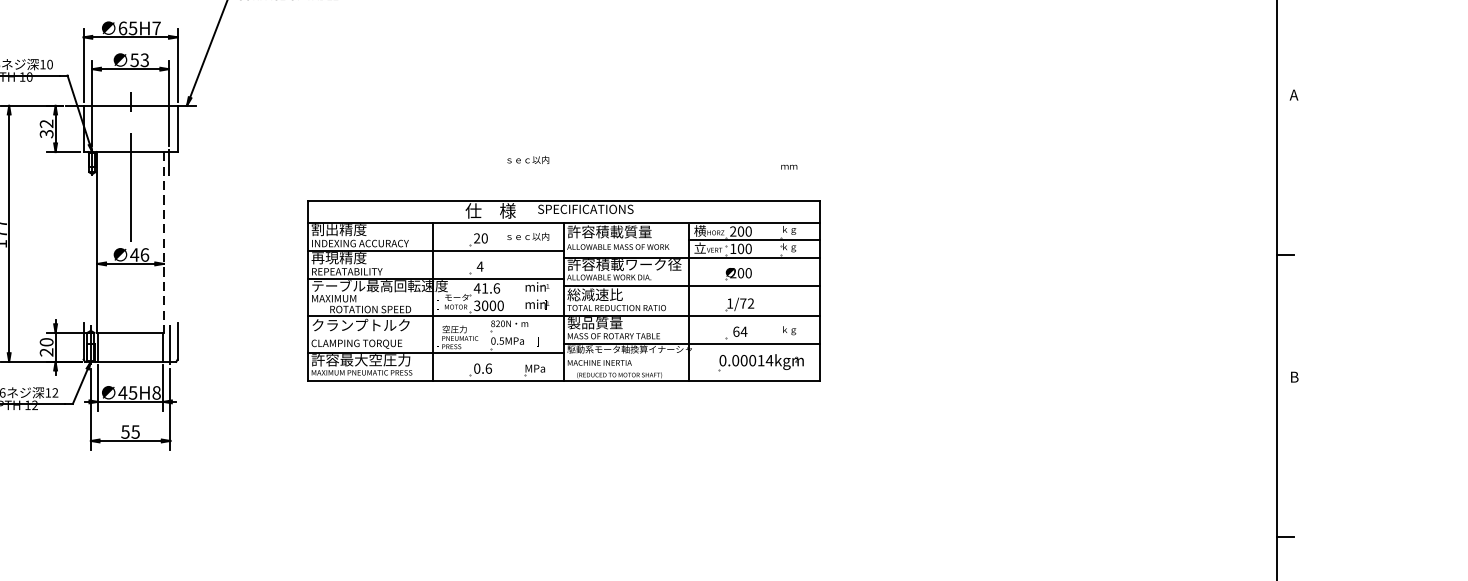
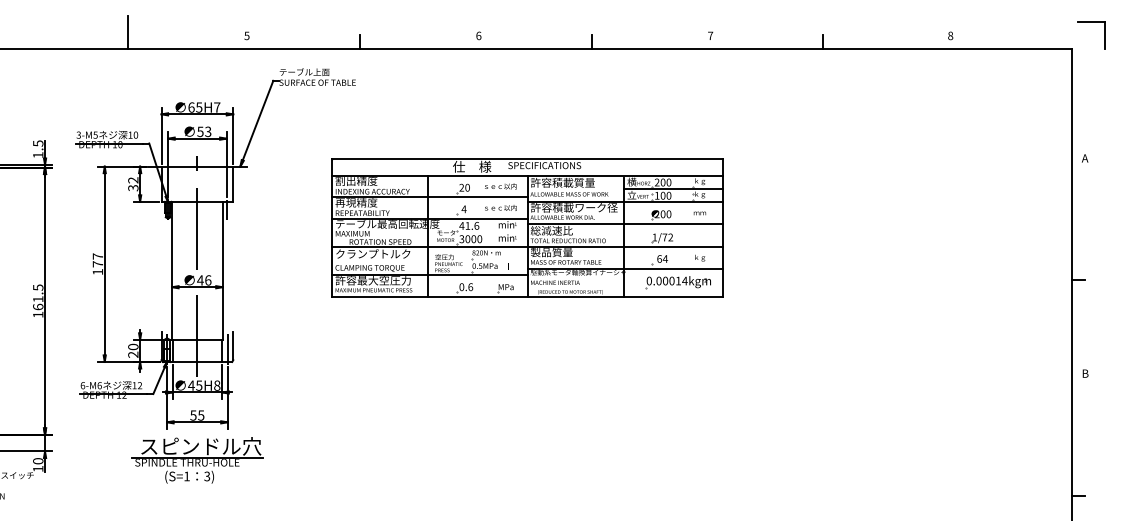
line: (163, 241) -> (222, 270), dashed -> solid
part: (563, 290) -> (527, 227), moved
line: (130, 324) -> (197, 333), added
part: (130, 490) -> (197, 460), added

